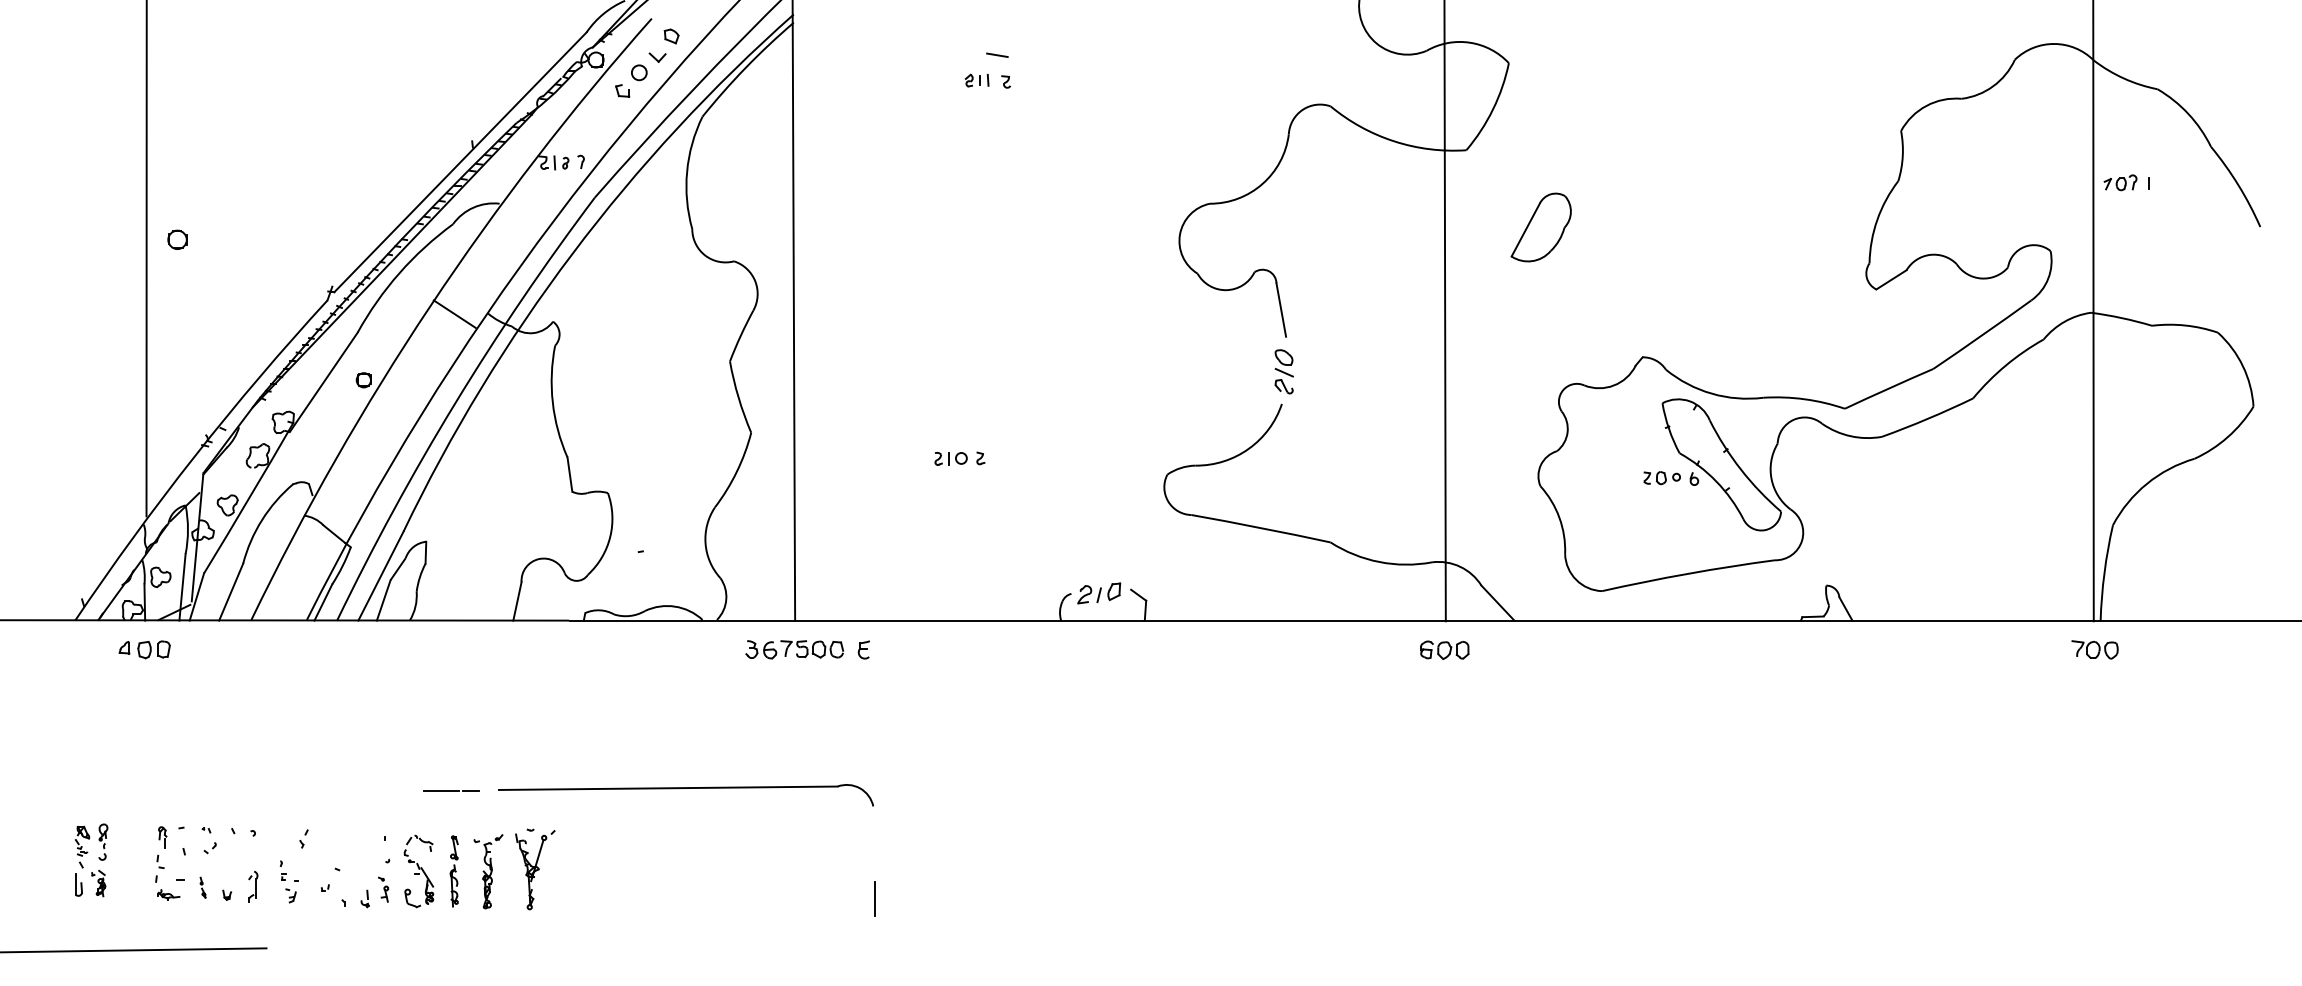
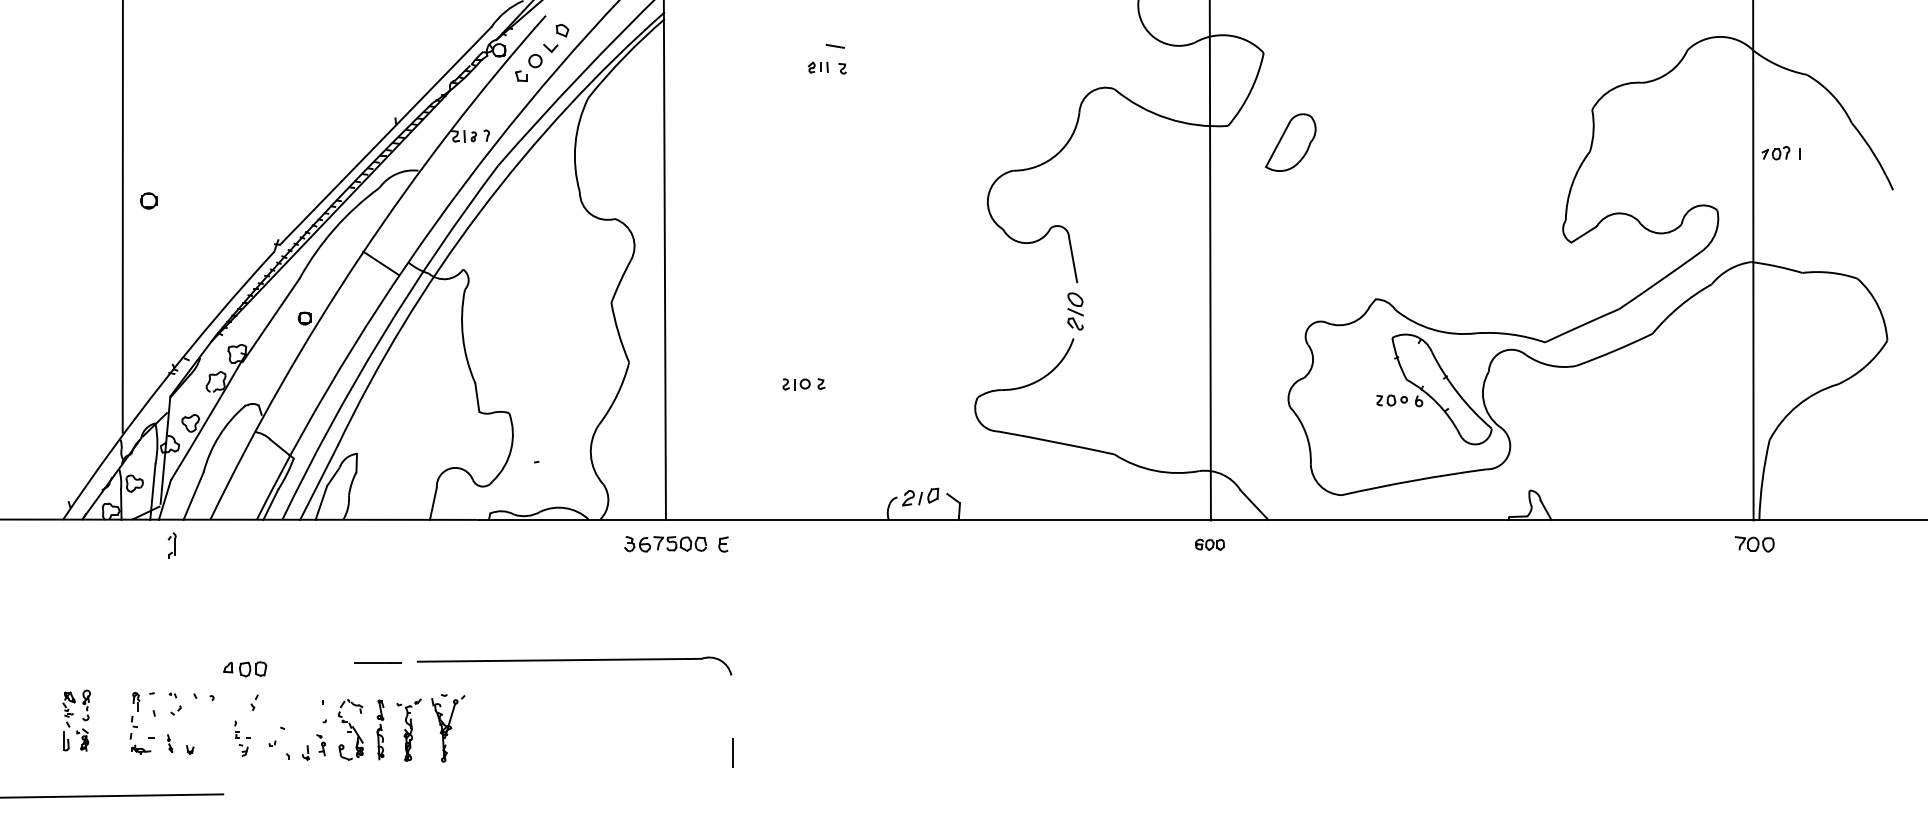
part: (1540, 227) -> (1290, 142), moved
part: (145, 650) -> (245, 669), moved
part: (1444, 650) -> (1209, 544), size x0.7
part: (252, 886) -> (171, 545), moved

